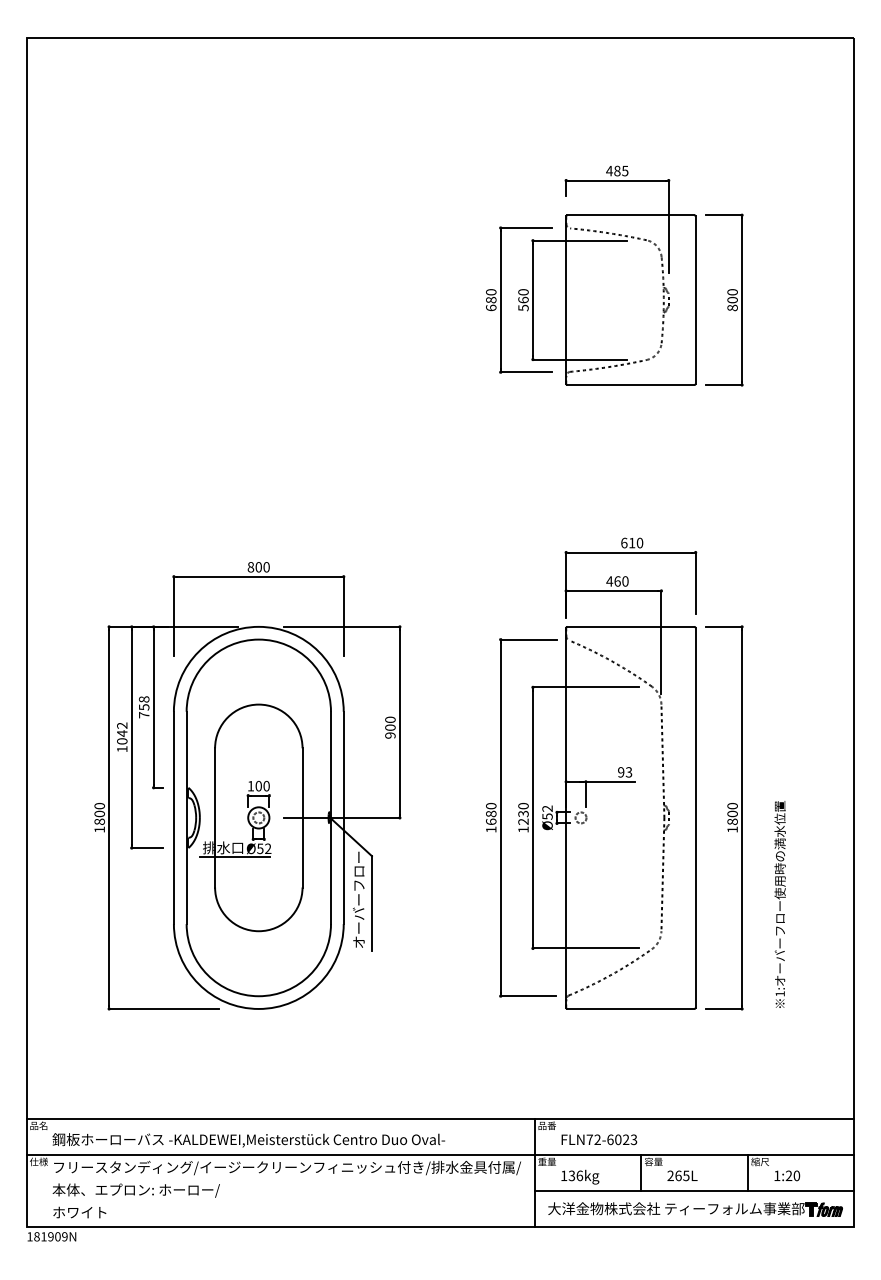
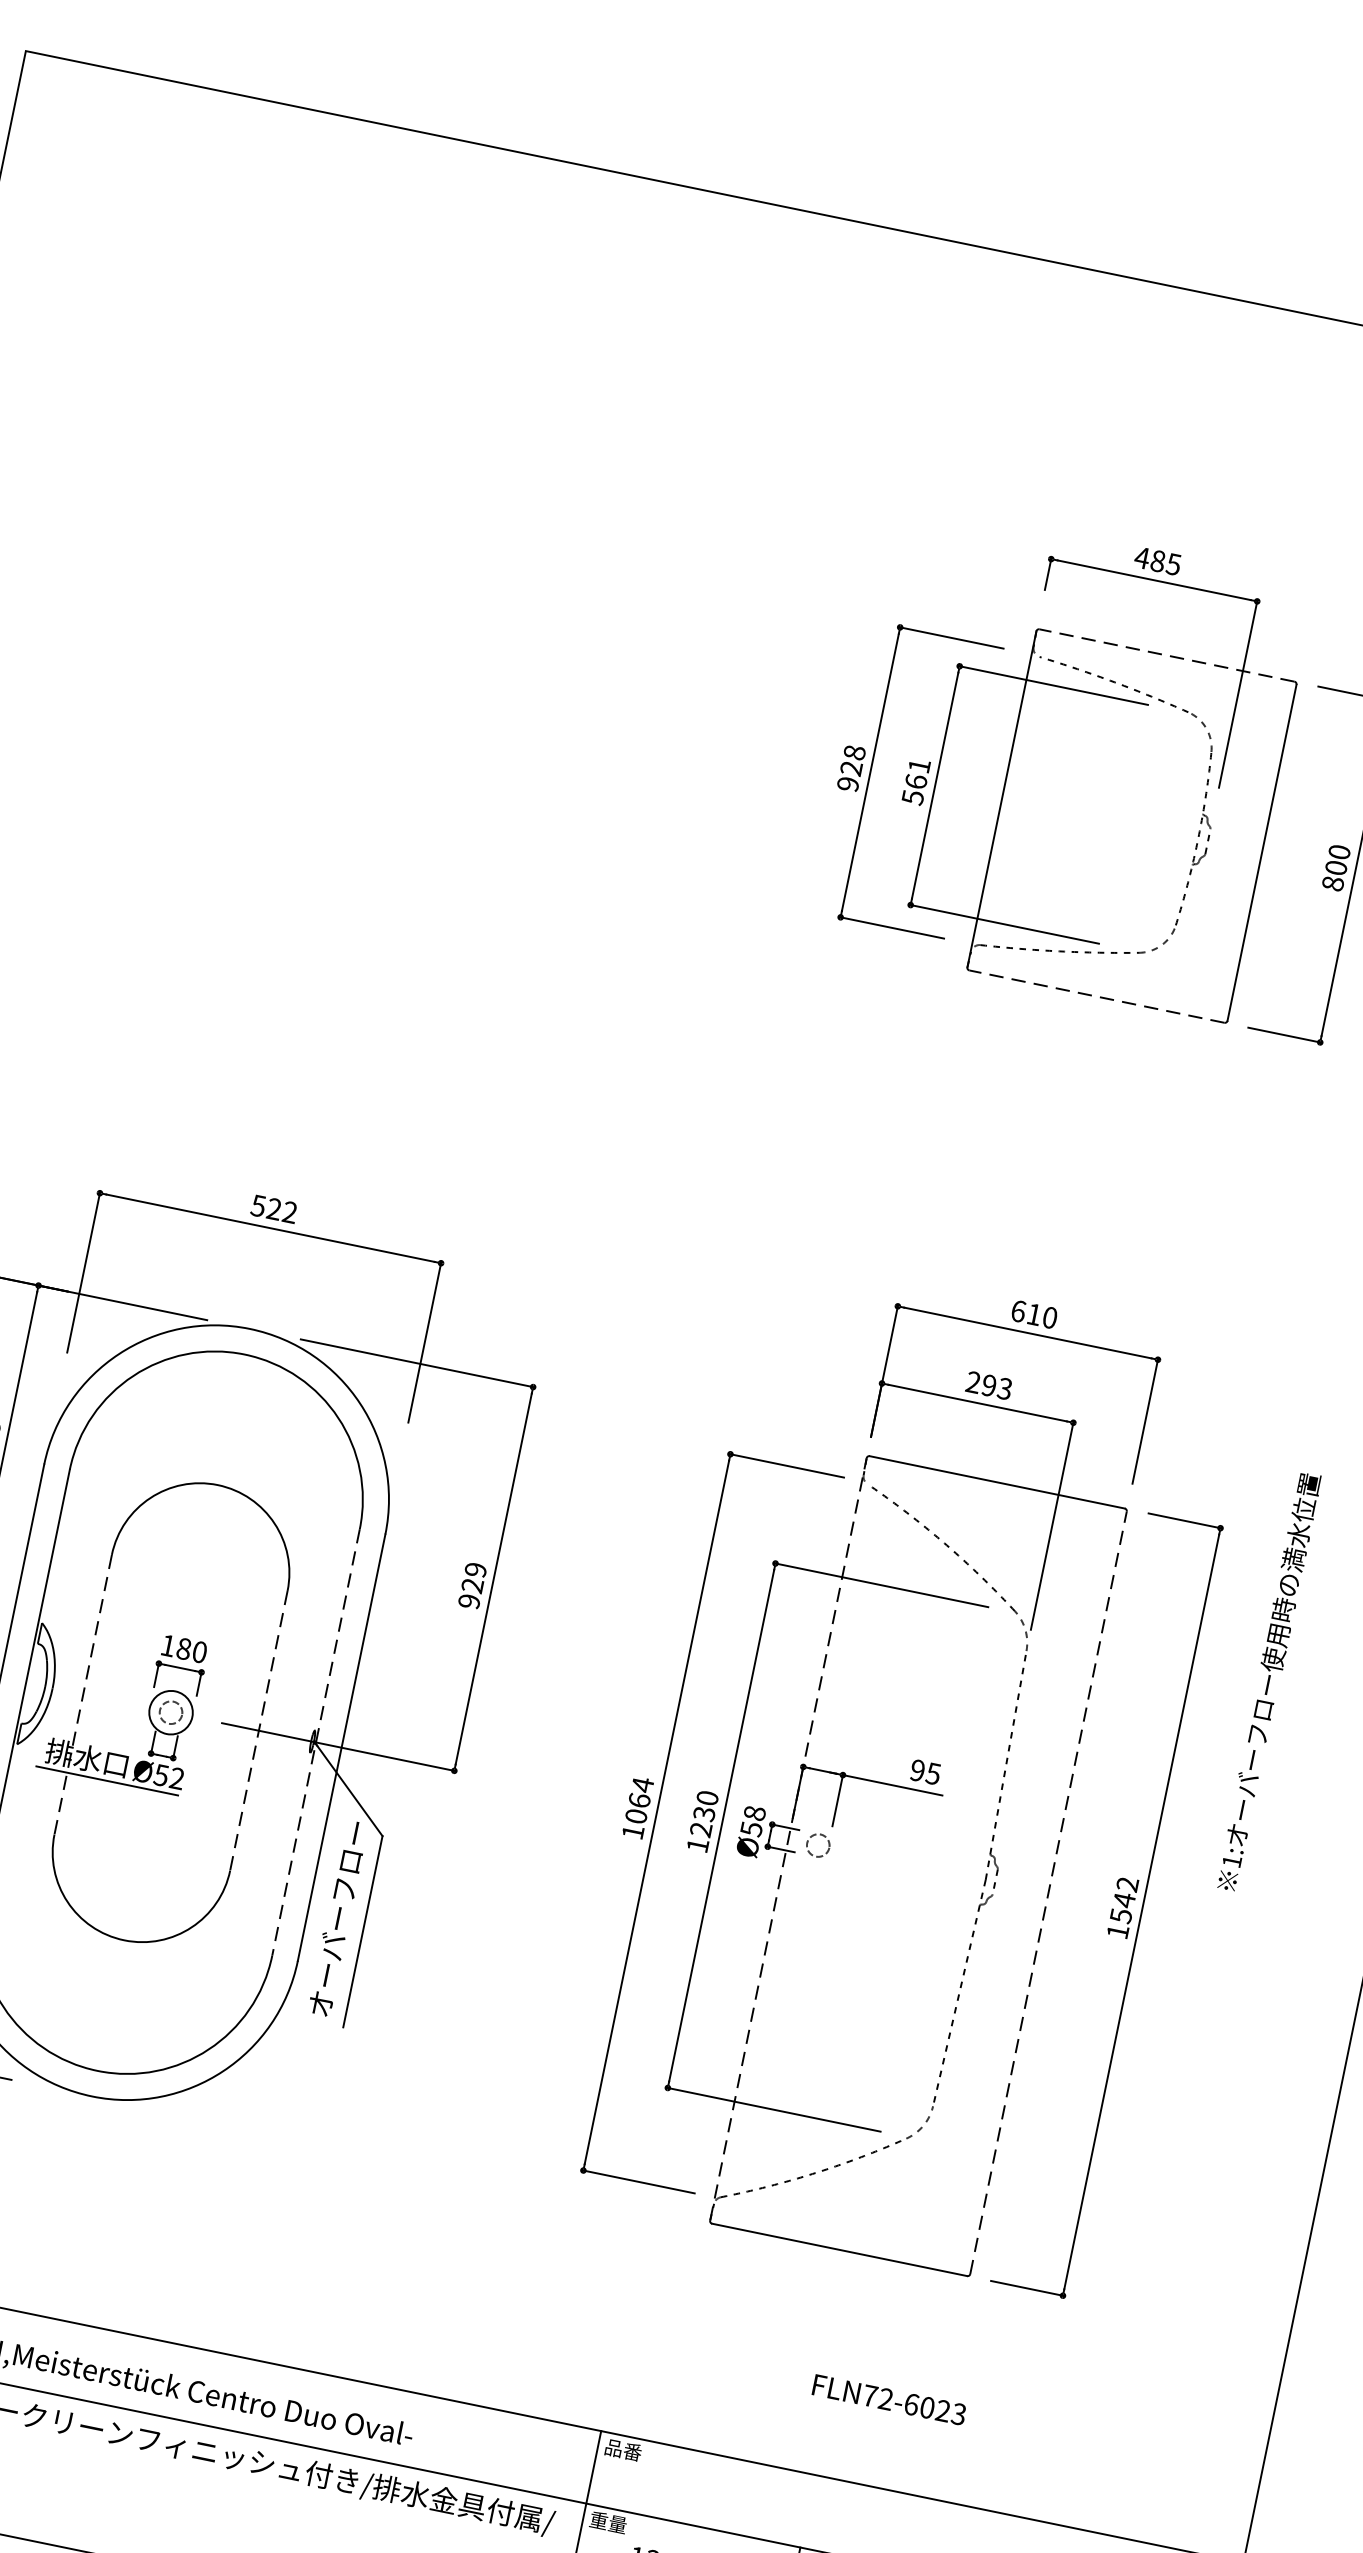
line: (630, 215) -> (1166, 655), solid -> dashed
text: (523, 292) -> (919, 766), 560 -> 561
text: (491, 300) -> (851, 769), 680 -> 928
line: (630, 385) -> (1095, 997), solid -> dashed
text: (258, 567) -> (273, 1209), 800 -> 522
text: (617, 581) -> (989, 1385), 460 -> 293
text: (390, 723) -> (474, 1577), 900 -> 929
text: (629, 771) -> (934, 1772), 93 -> 95
text: (258, 786) -> (183, 1649), 100 -> 180
text: (547, 808) -> (754, 1812), Ø52 -> Ø58
text: (491, 813) -> (640, 1799), 1680 -> 1064
text: (732, 814) -> (1123, 1901), 1800 -> 1542
line: (215, 817) -> (84, 1693), solid -> dashed
line: (302, 817) -> (258, 1729), solid -> dashed
line: (566, 817) -> (789, 1838), solid -> dashed
line: (695, 817) -> (1048, 1891), solid -> dashed
line: (331, 818) -> (316, 1743), solid -> dashed
text: (779, 904) -> (1267, 1681), moved
text: (599, 1139) -> (889, 2399), moved

